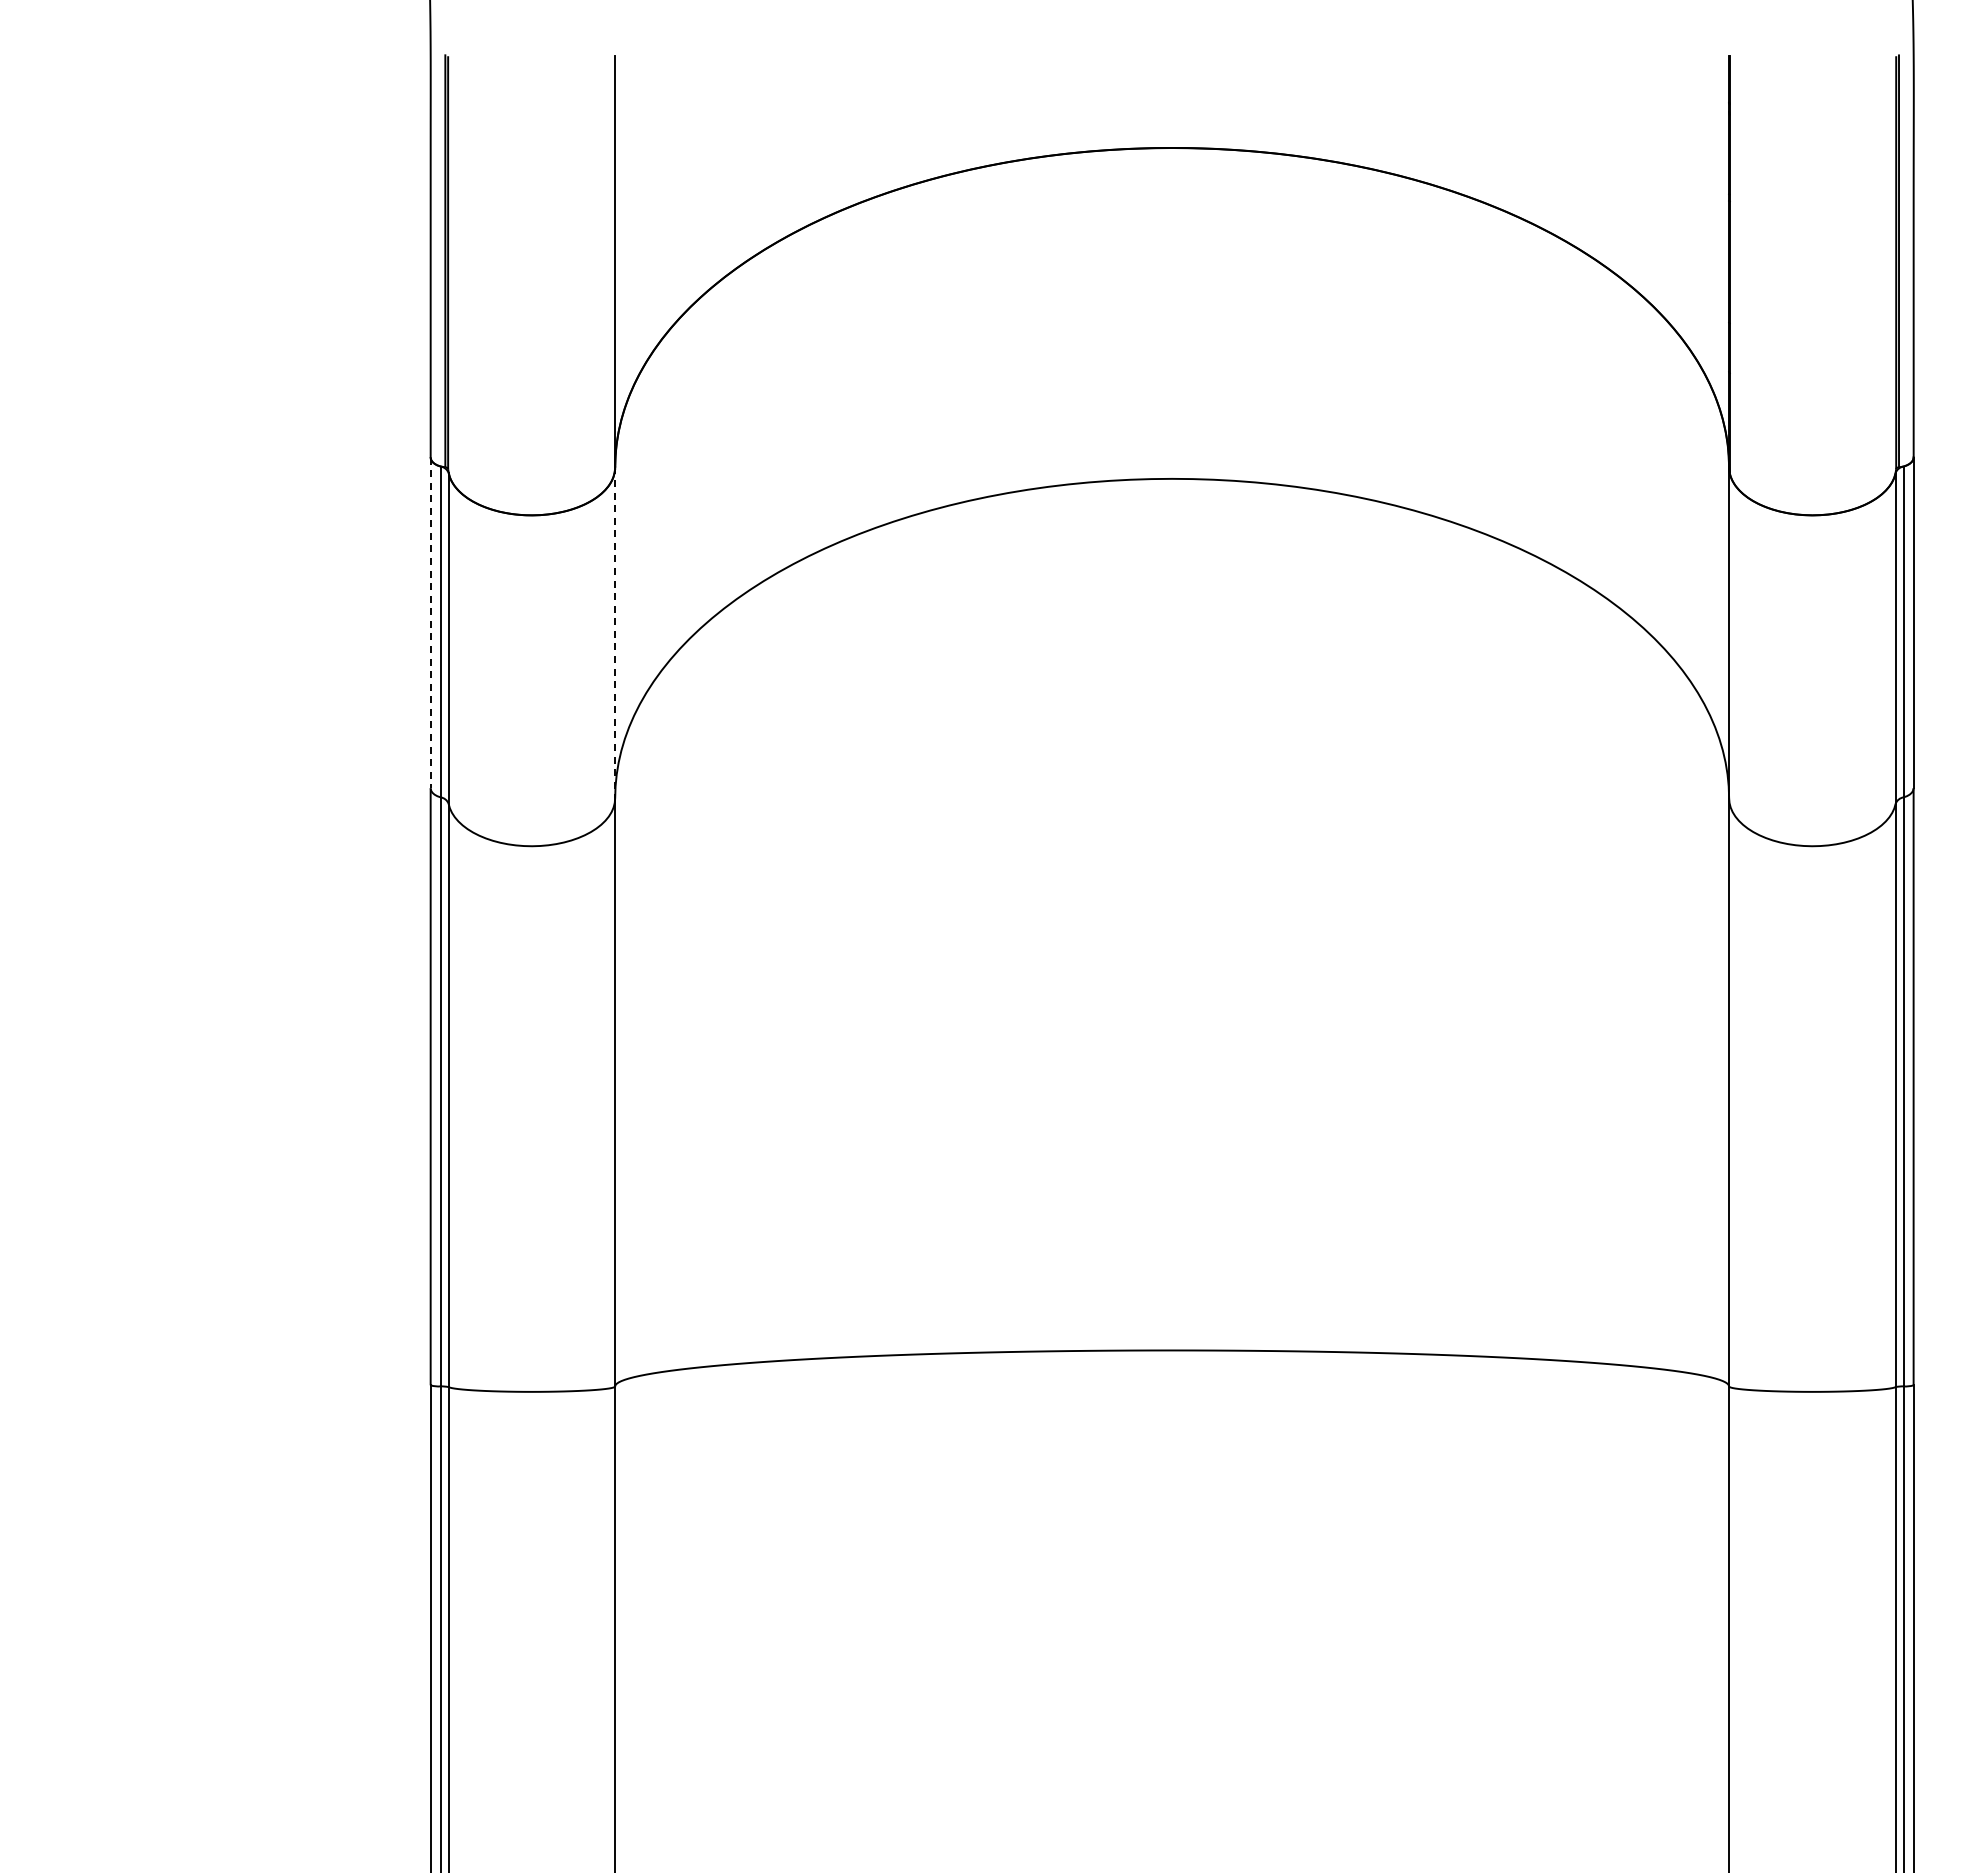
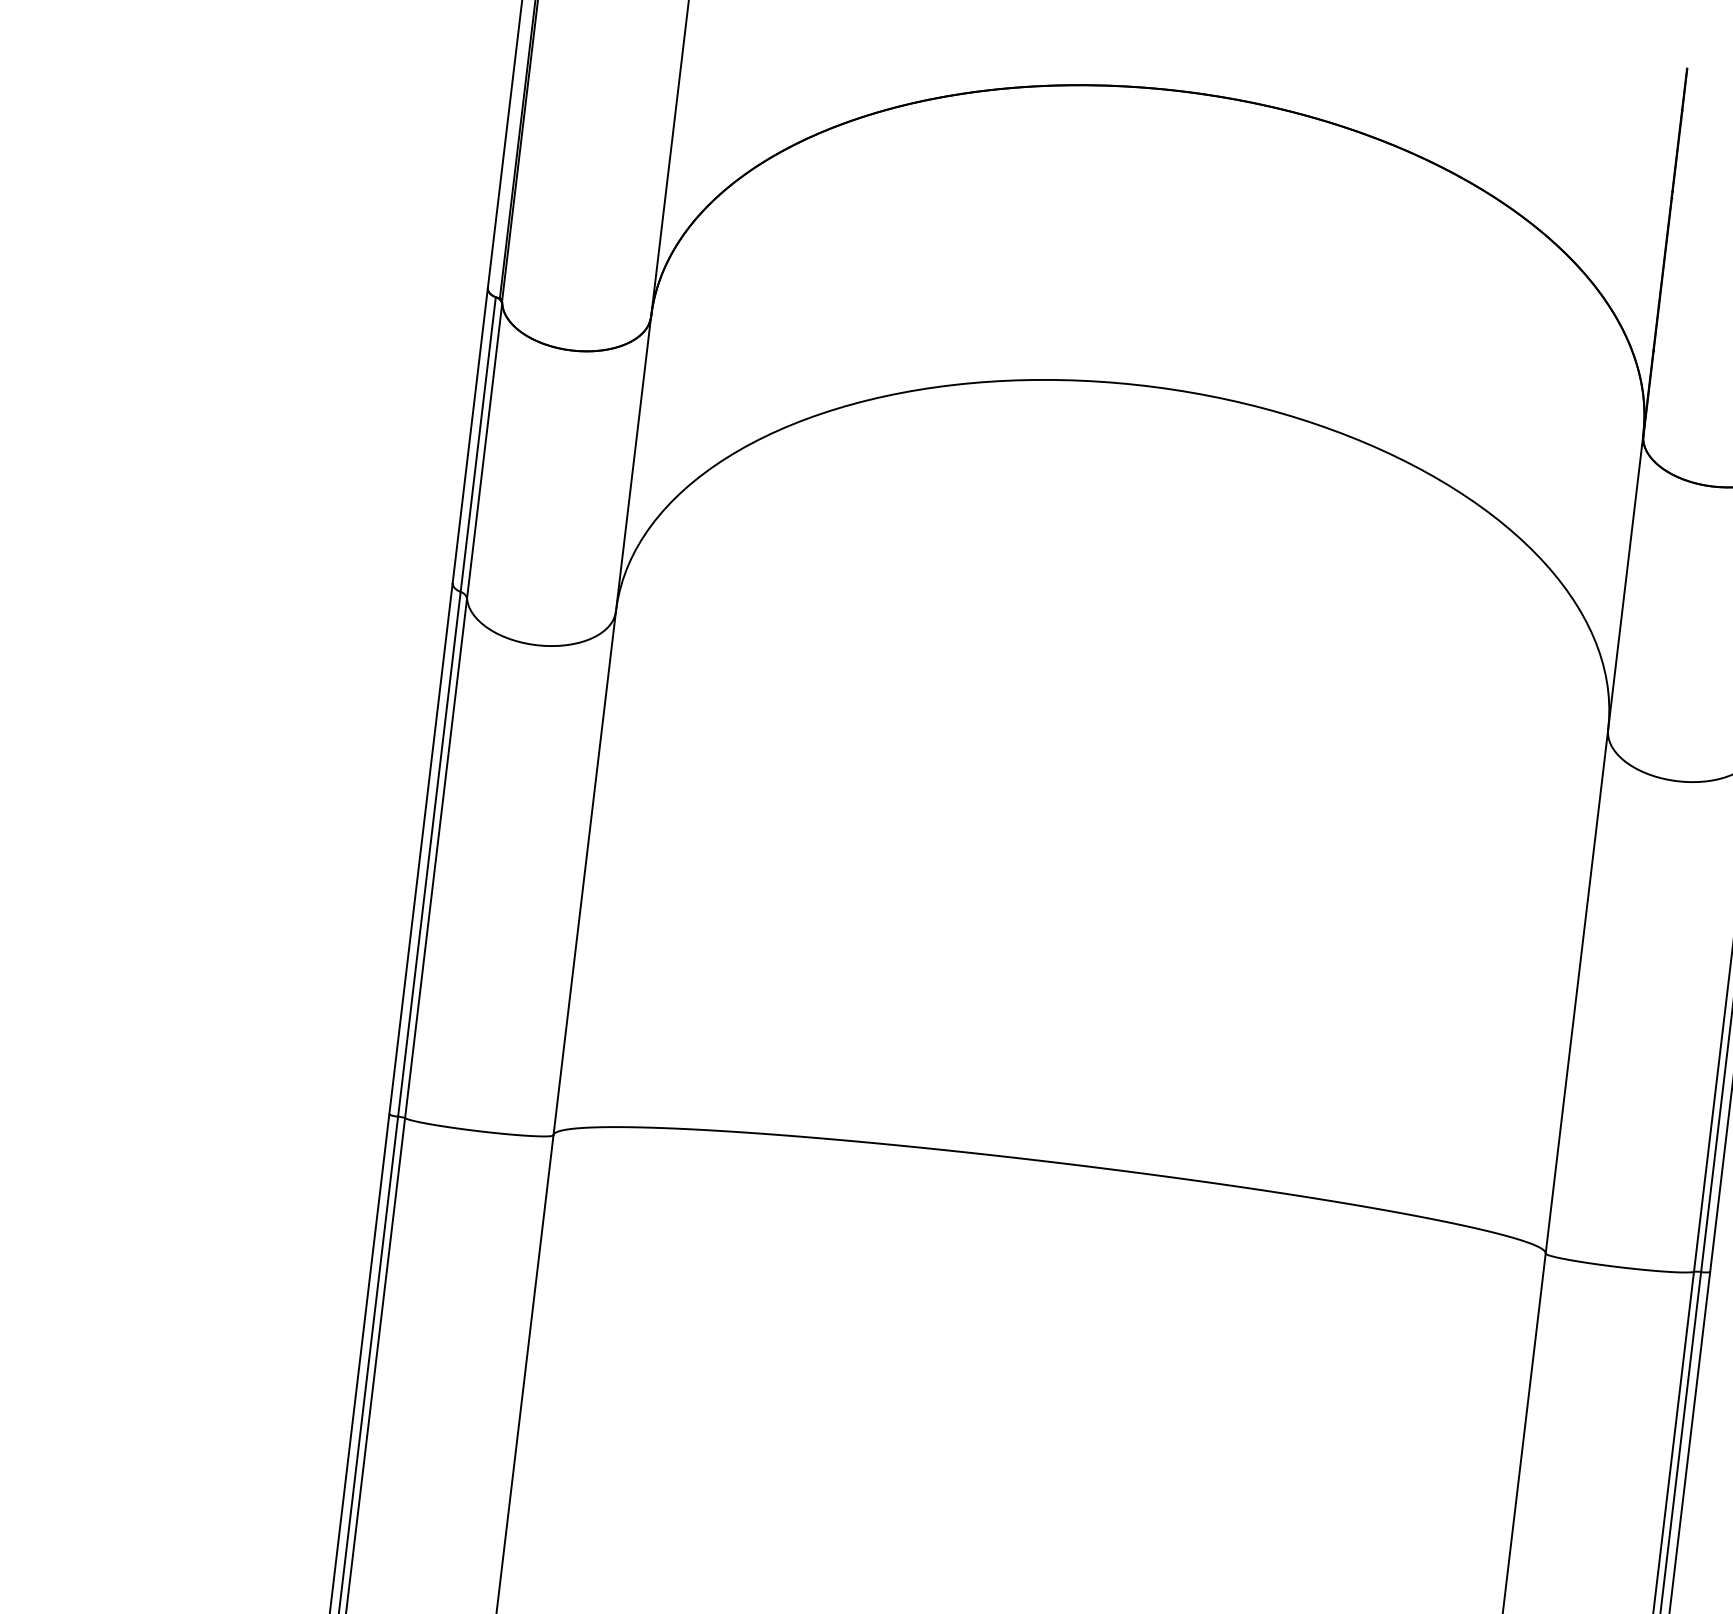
line: (430, 623) -> (470, 436), dashed -> solid
line: (615, 633) -> (633, 464), dashed -> solid

